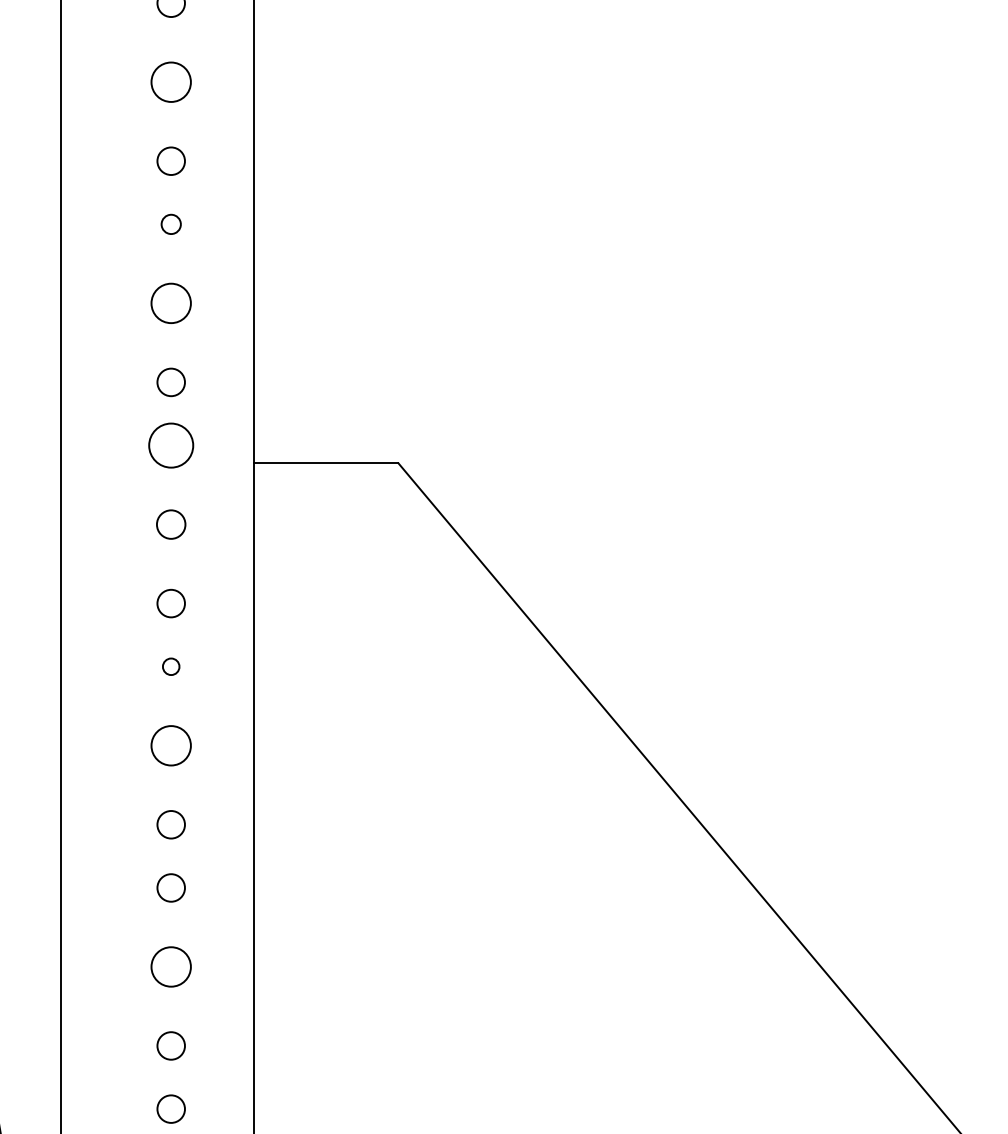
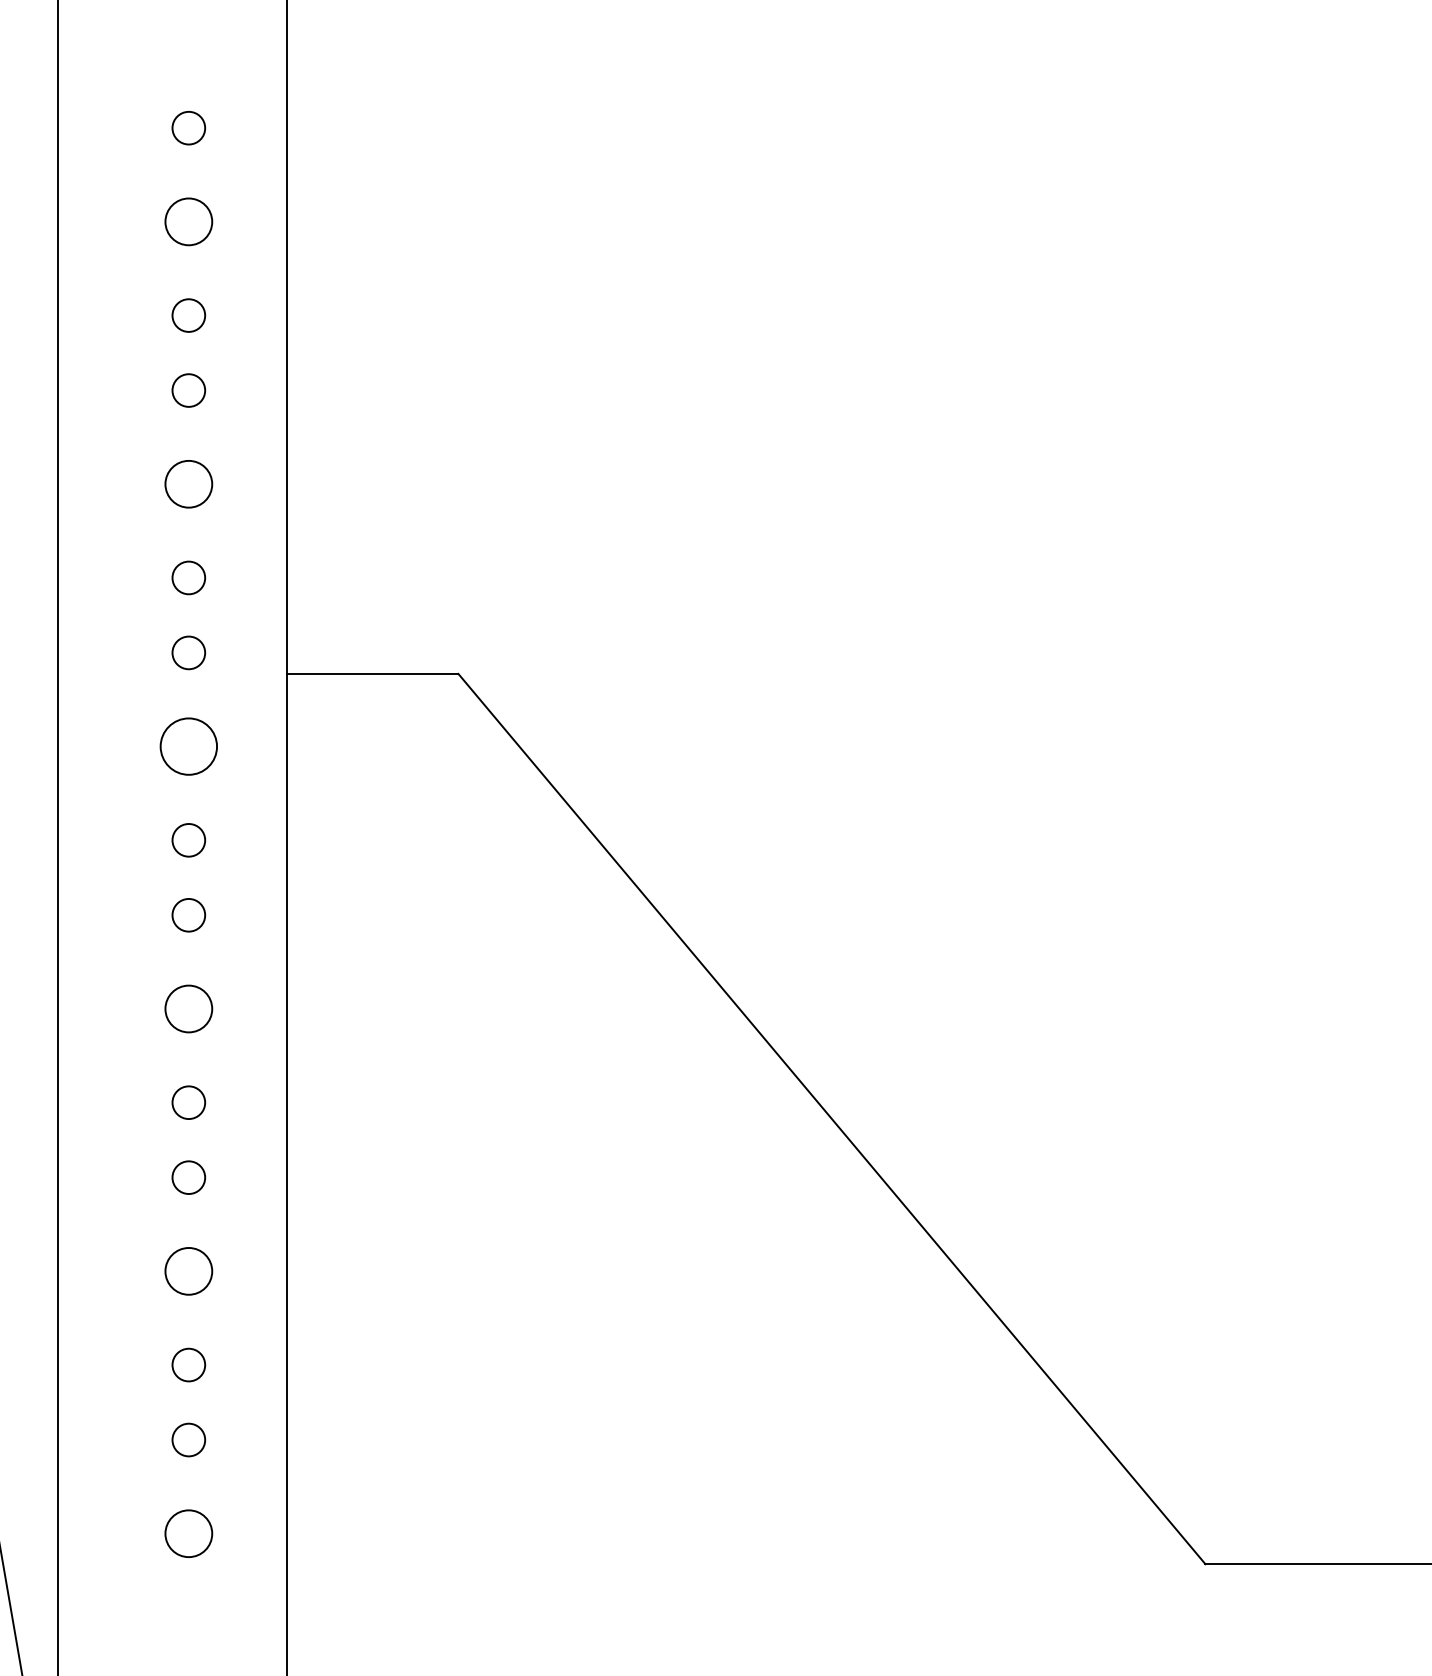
circle: (170, 224) -> (188, 390), size x1.43
circle: (170, 445) -> (188, 652), size x0.62
circle: (170, 524) -> (188, 746), size x1.67
circle: (170, 666) -> (188, 914), size x1.67

